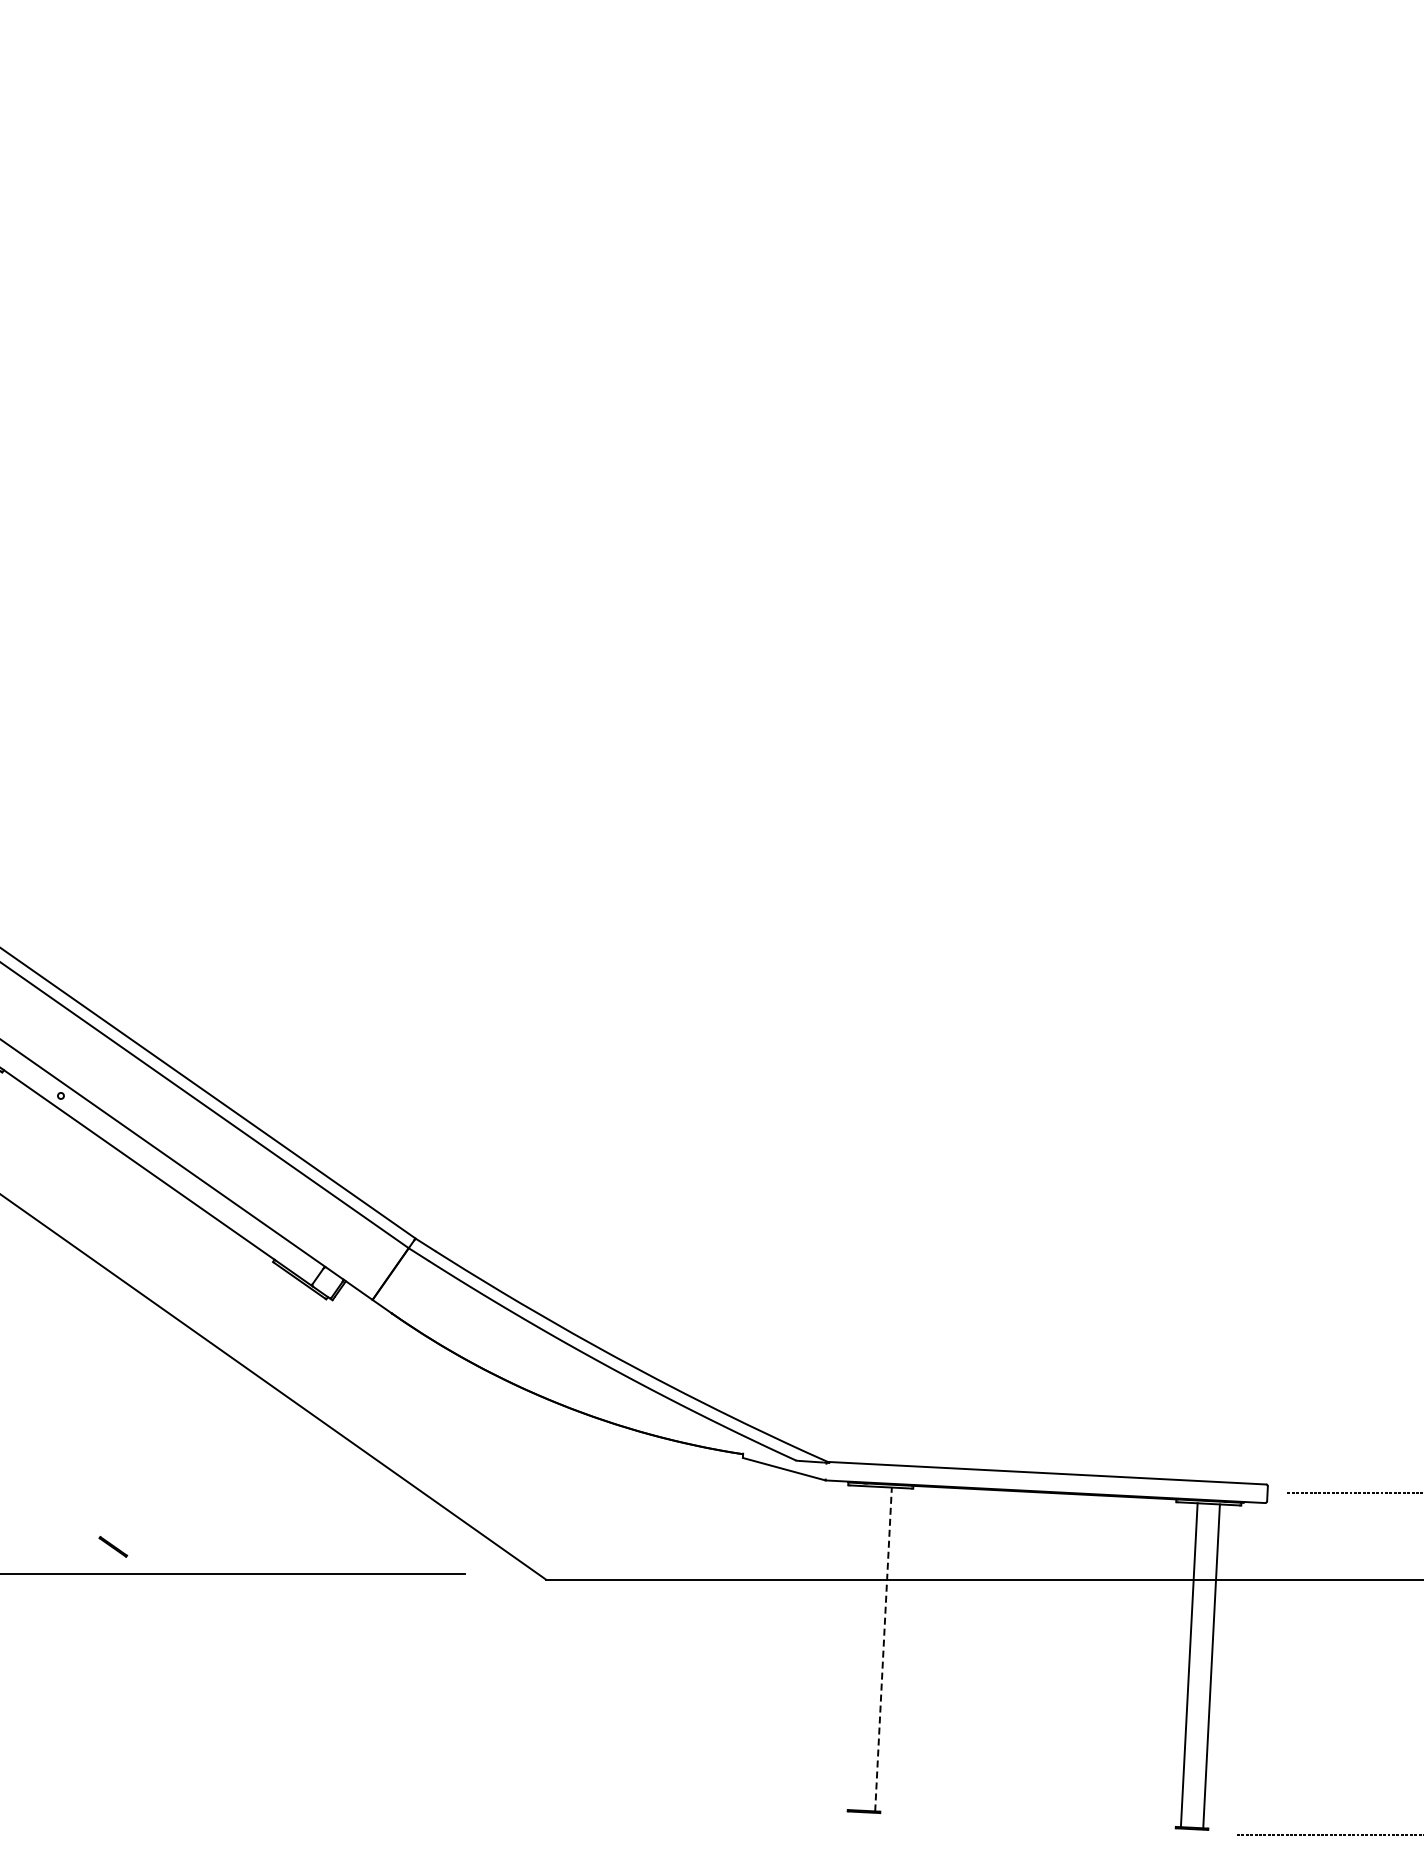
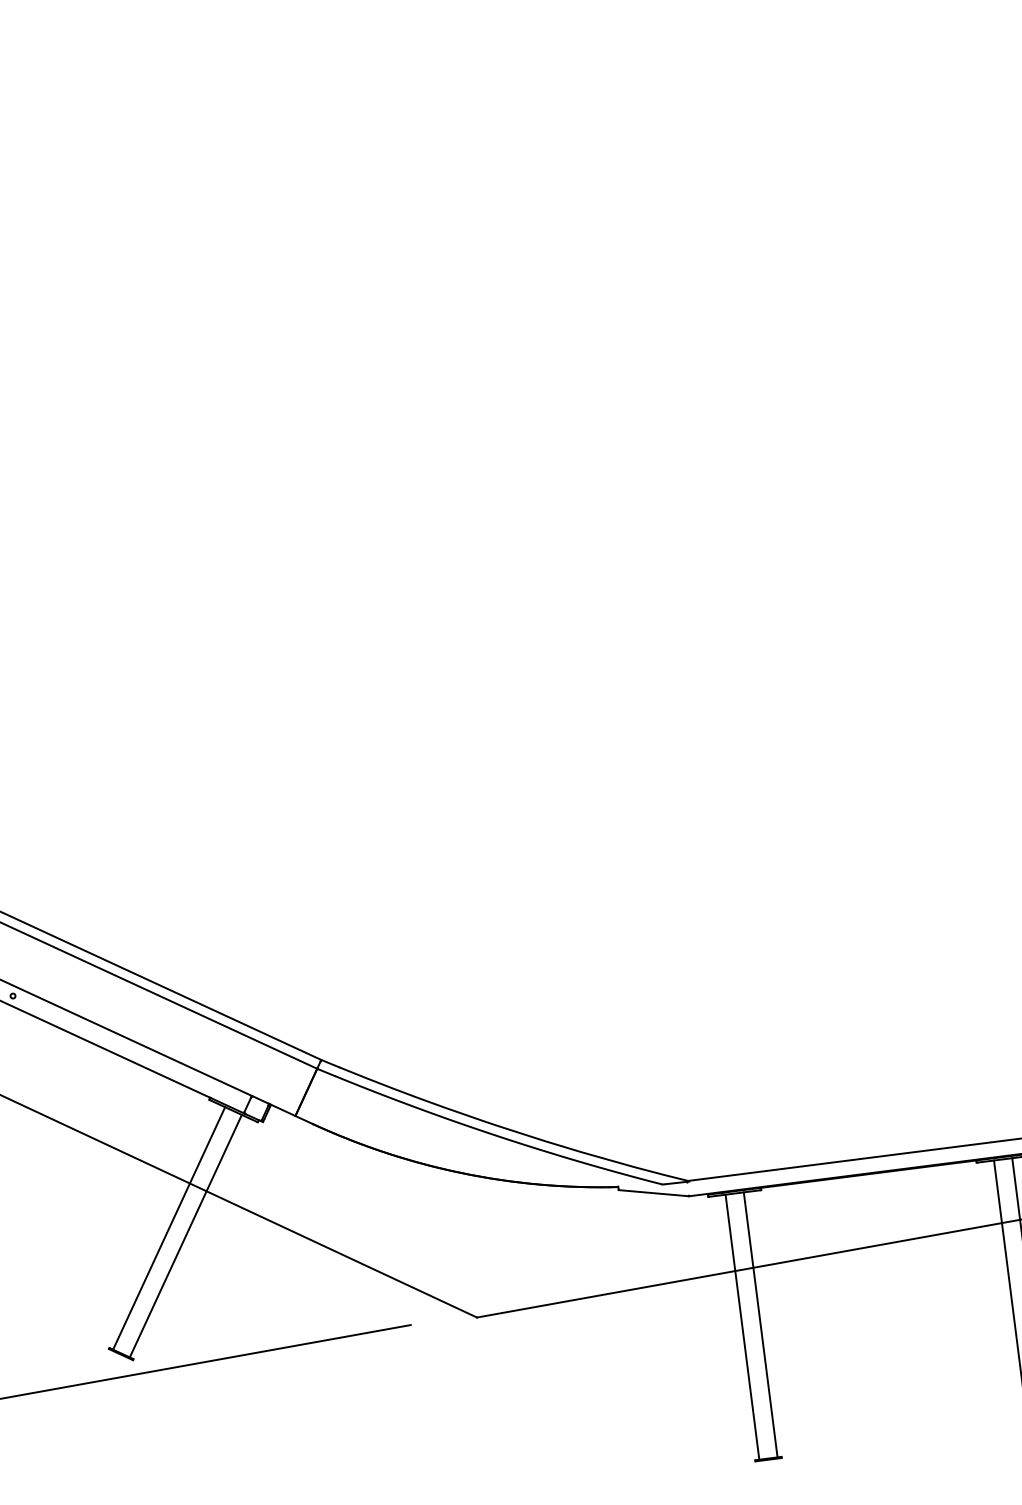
line: (197, 1406) -> (169, 1227), added
line: (215, 1419) -> (185, 1235), added
line: (860, 1648) -> (741, 1327), added
line: (883, 1648) -> (760, 1324), dashed -> solid

